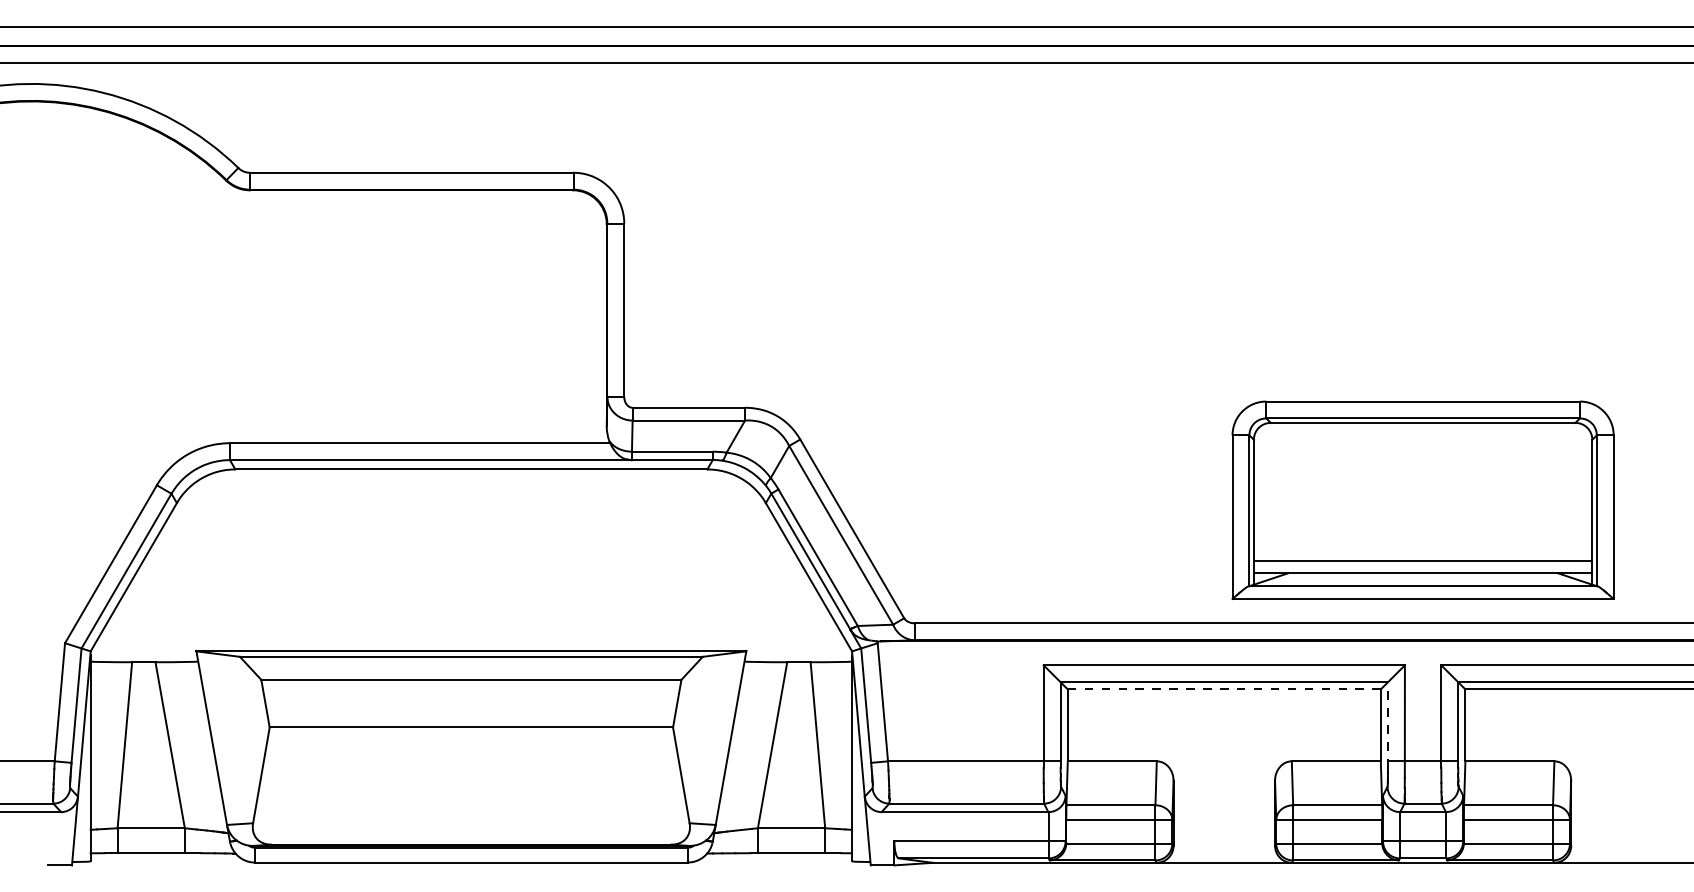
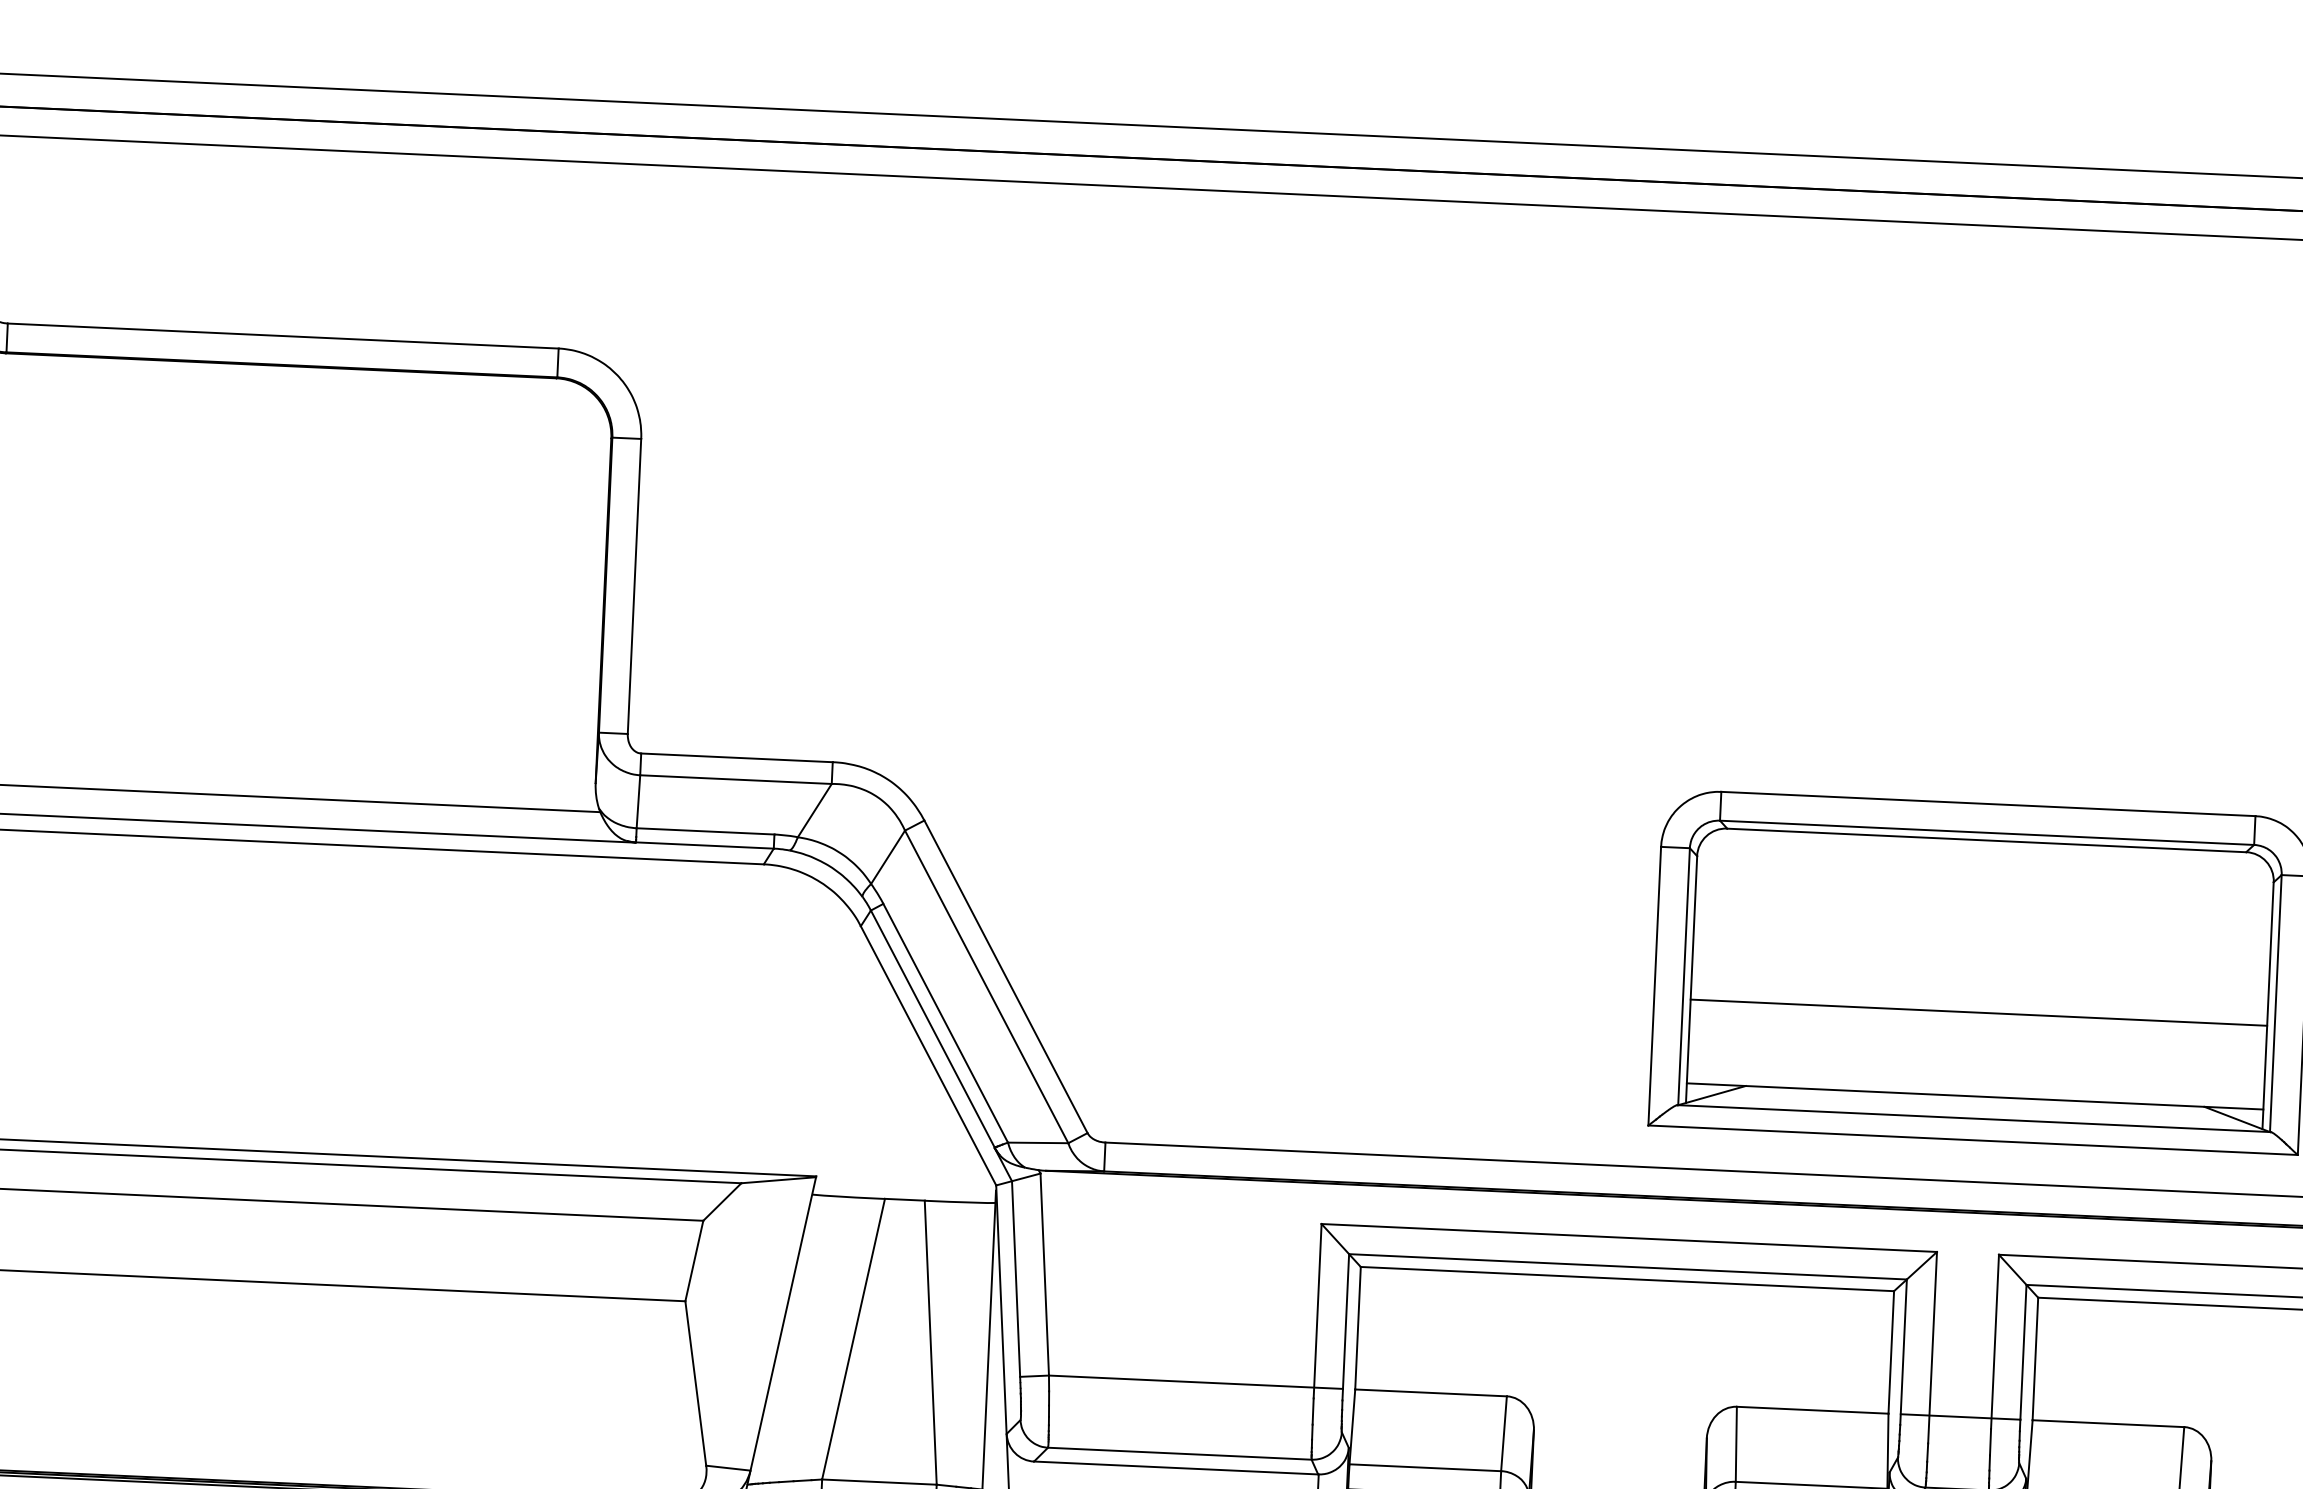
line: (1422, 561) -> (1977, 1013), moved
line: (1224, 689) -> (1627, 1279), dashed -> solid
line: (1388, 724) -> (1904, 1351), dashed -> solid

